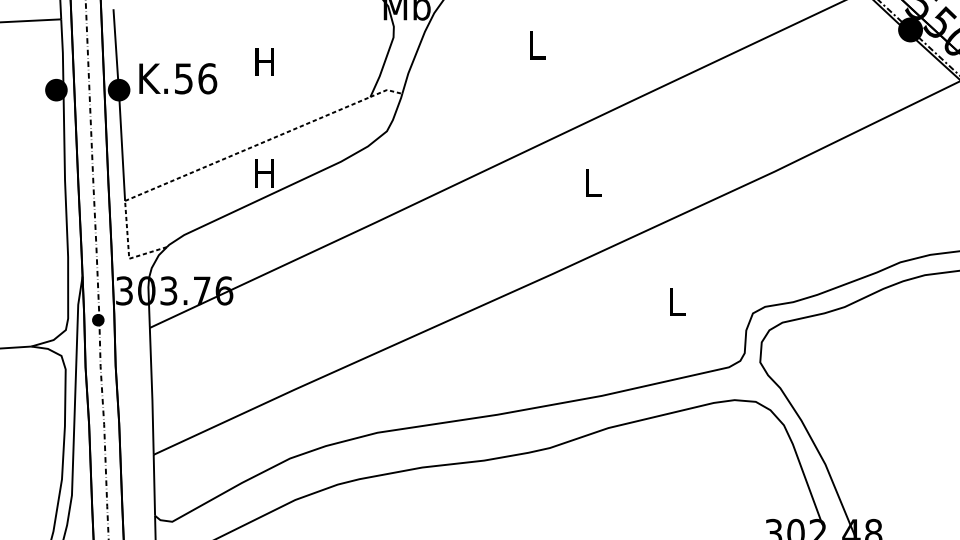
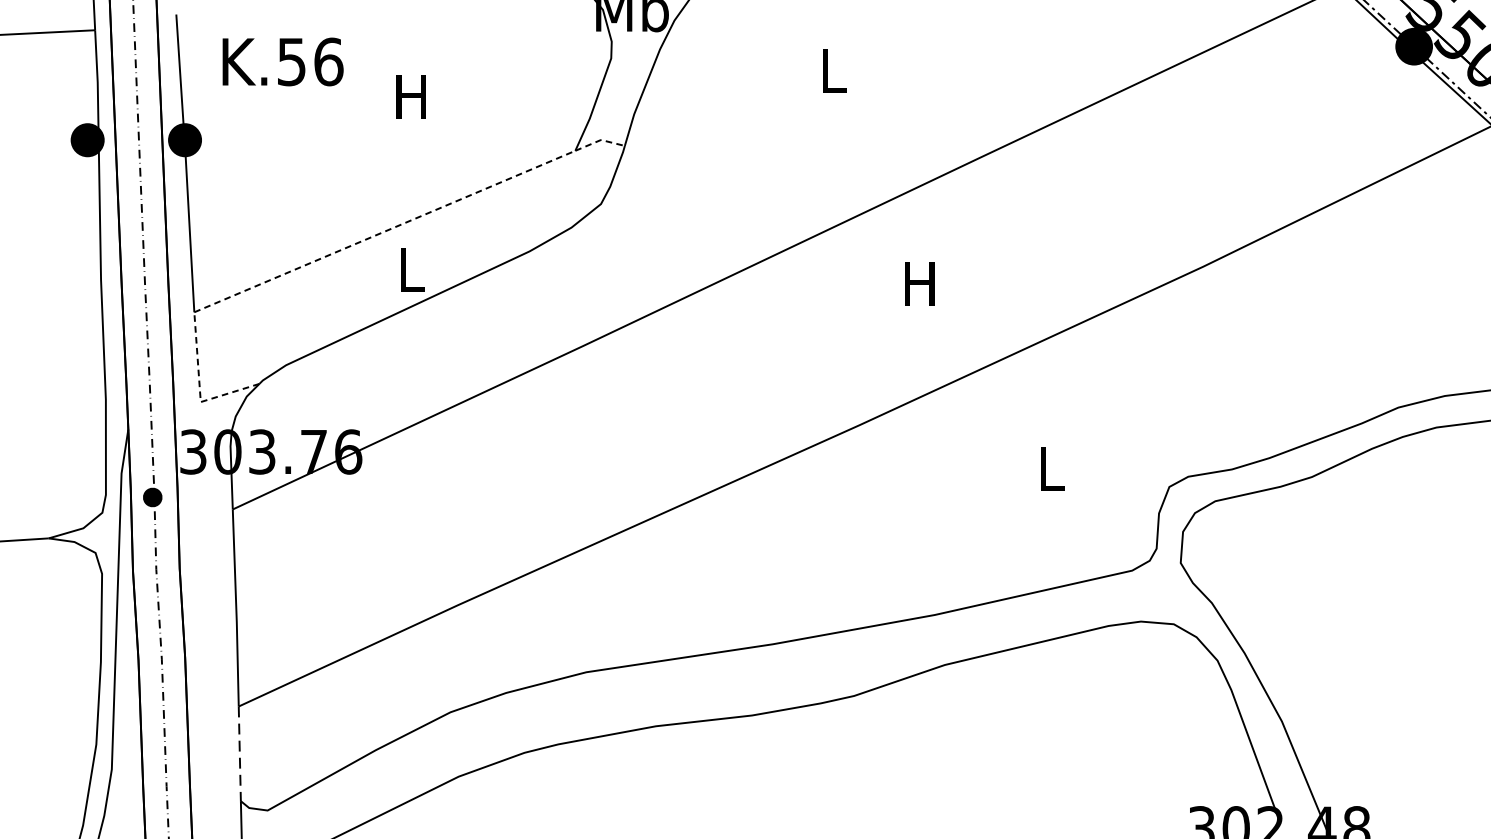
text: (178, 78) -> (283, 61), moved
text: (264, 173) -> (410, 269), H -> L
text: (591, 182) -> (918, 283), L -> H
line: (154, 485) -> (239, 754), solid -> dashed

